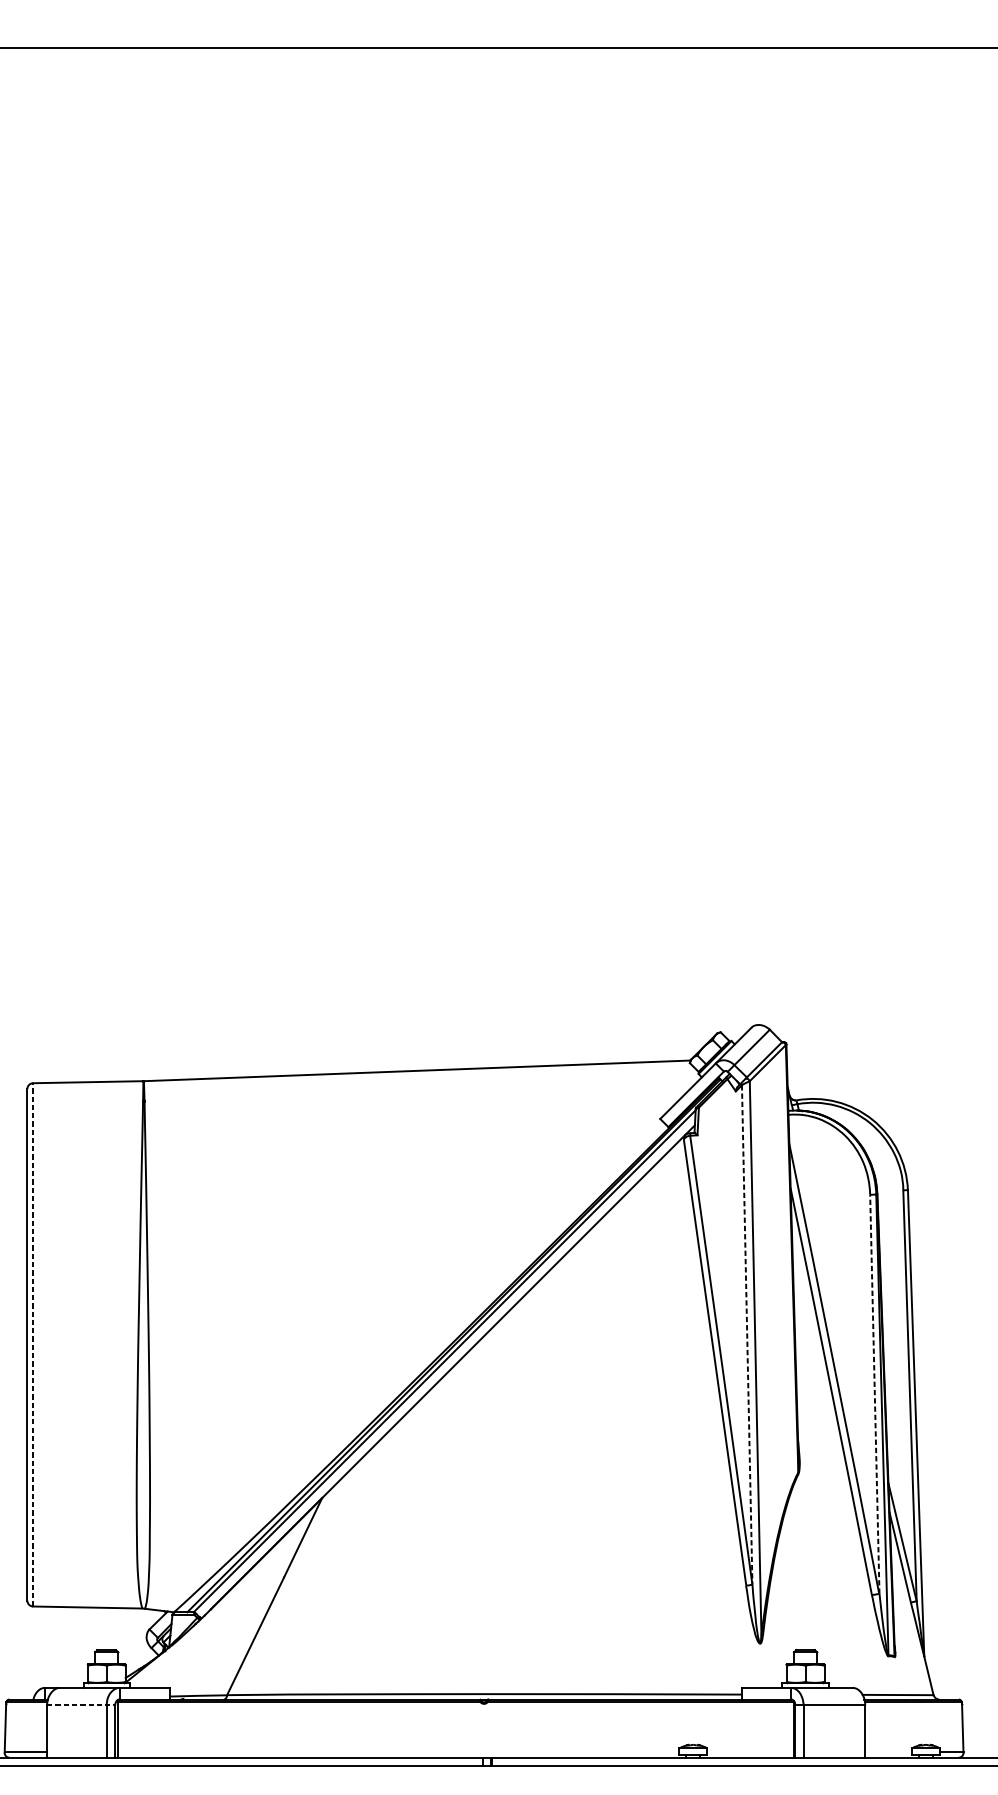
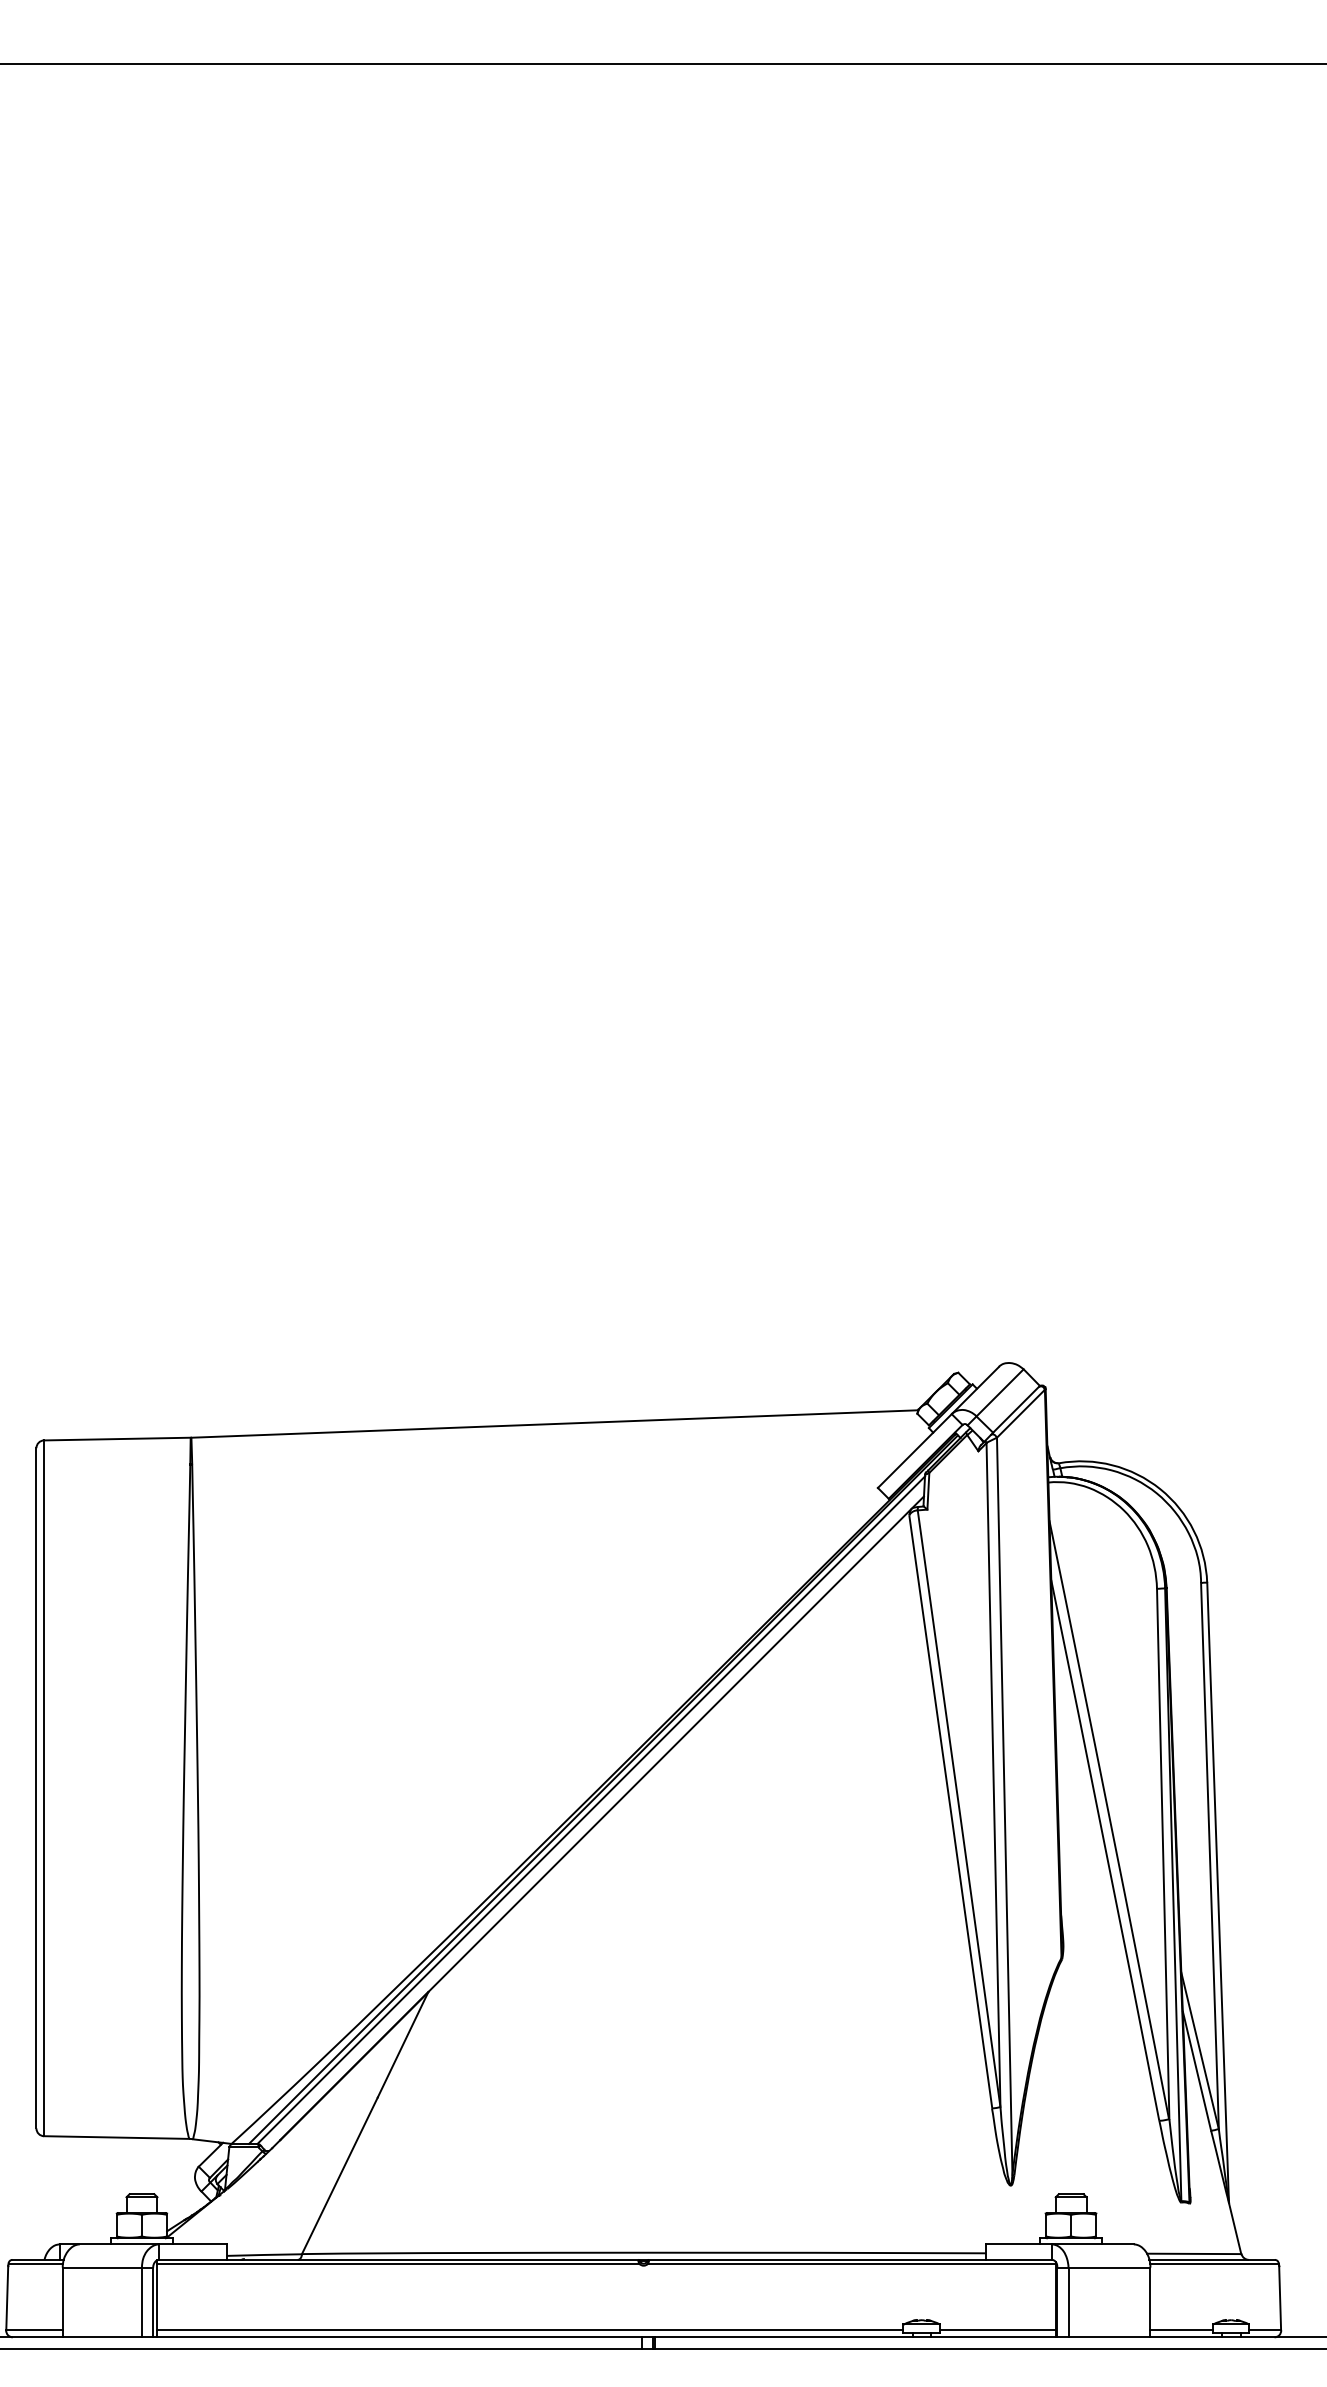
line: (747, 1335) -> (993, 1775), dashed -> solid
line: (33, 1344) -> (44, 1788), dashed -> solid
line: (875, 1393) -> (1163, 1853), dashed -> solid
line: (81, 1705) -> (108, 2267), dashed -> solid
line: (398, 1752) -> (530, 2330), added
line: (750, 1752) -> (997, 2330), added
line: (888, 1752) -> (1181, 2330), added

